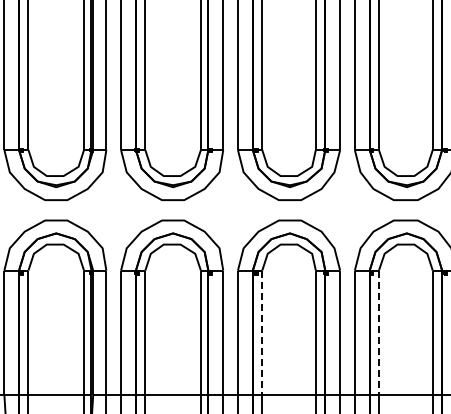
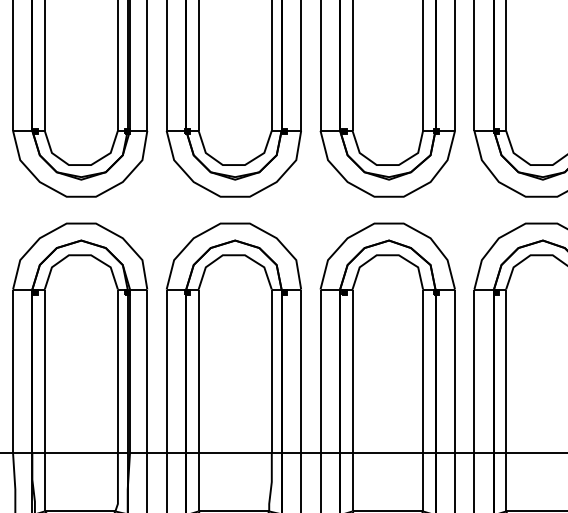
line: (262, 333) -> (352, 372), dashed -> solid
line: (378, 333) -> (505, 372), dashed -> solid

